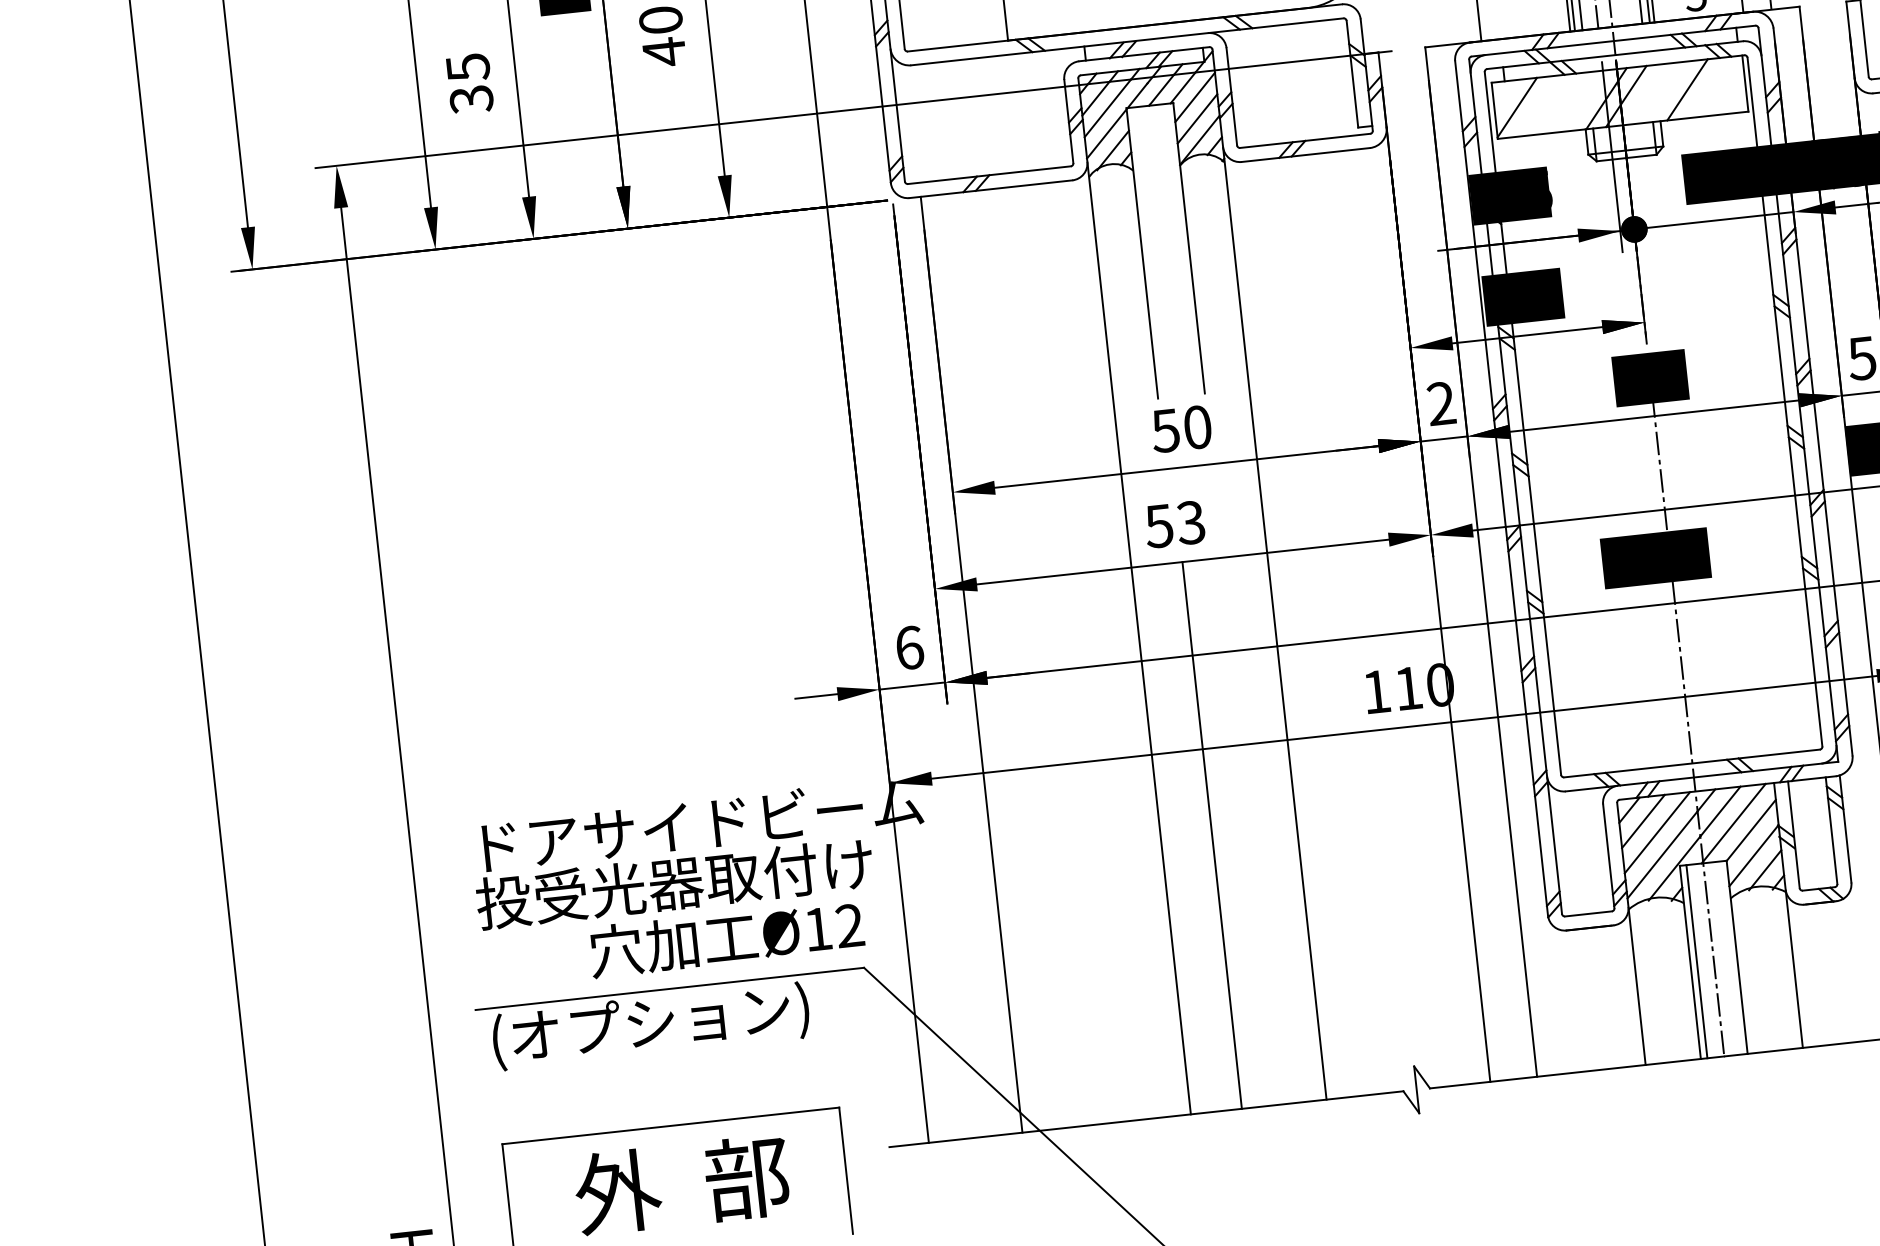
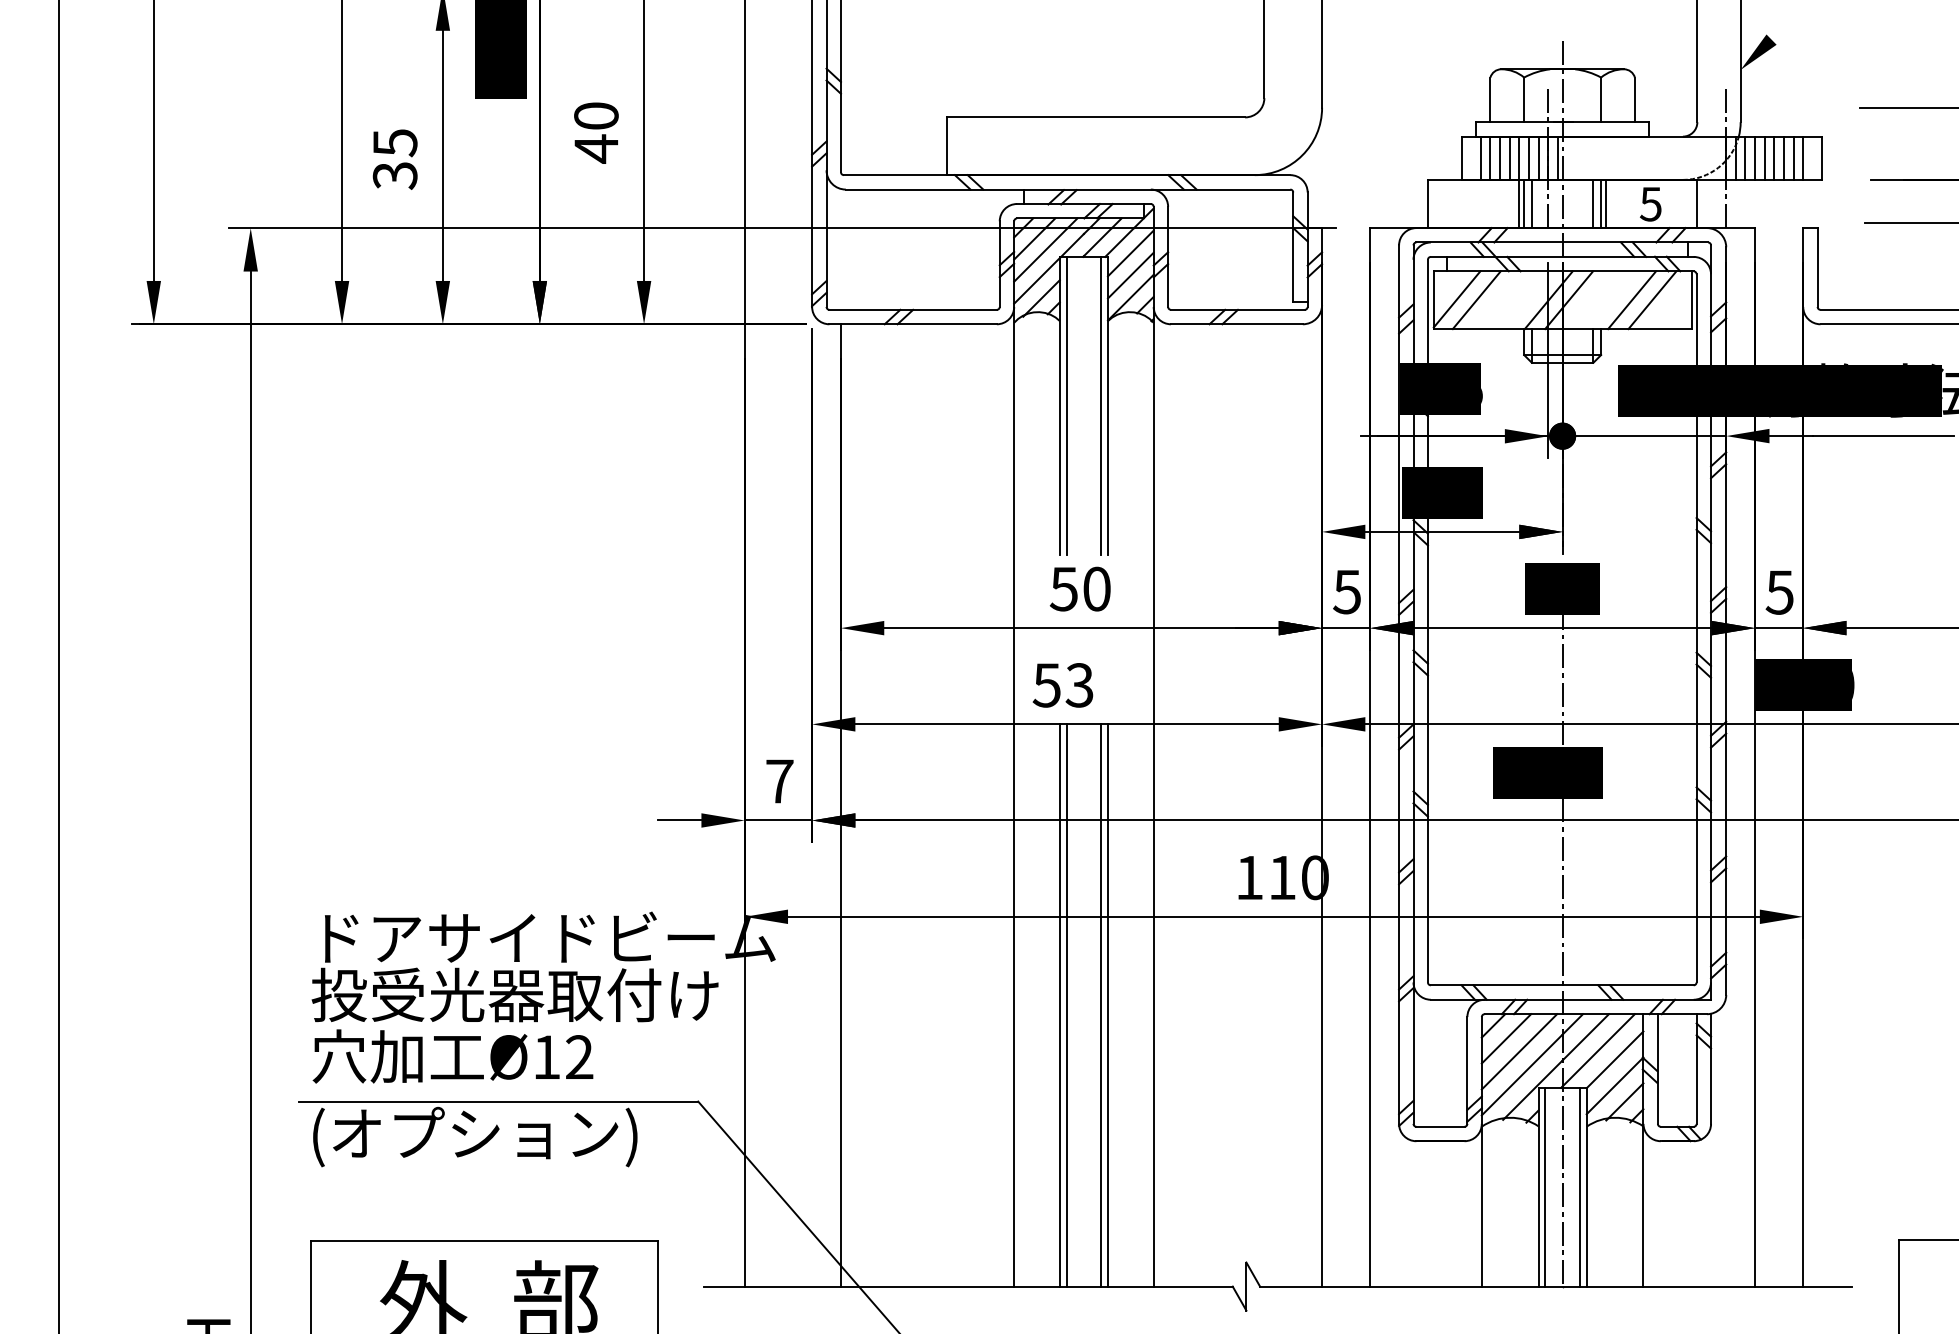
line: (1707, 87) -> (1652, 300), added
line: (1536, 106) -> (1476, 300), added
line: (1182, 248) -> (1101, 405), added
line: (1148, 252) -> (1066, 405), added
text: (1440, 403) -> (1346, 591), 2 -> 5
text: (909, 647) -> (779, 781), 6 -> 7
line: (1246, 831) -> (1101, 1005), added
line: (1252, 831) -> (1108, 1005), added
line: (1205, 836) -> (1059, 1005), added
text: (726, 938) -> (452, 1056), moved
line: (1730, 958) -> (1579, 1187), added

